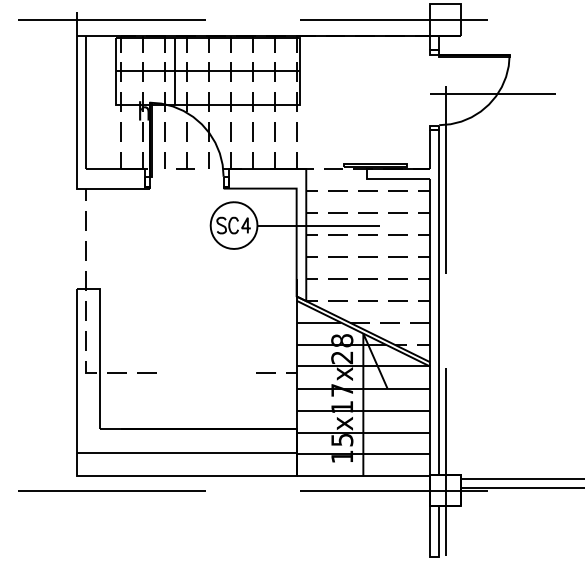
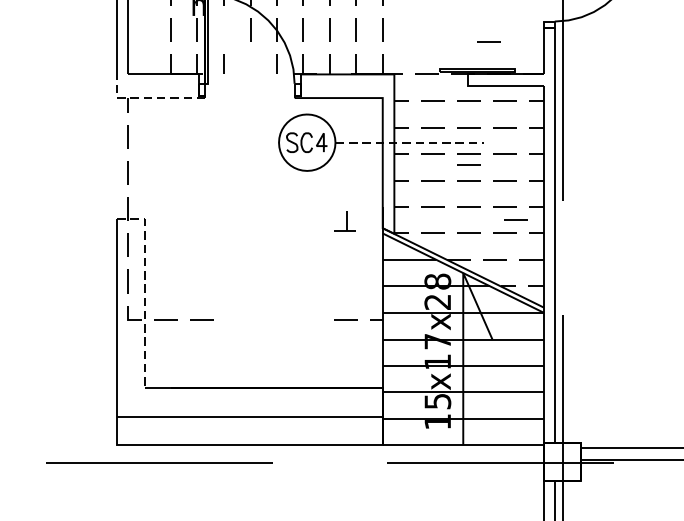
line: (164, 131) -> (223, 29), removed
line: (384, 141) -> (488, 41), added
part: (185, 160) -> (345, 221), moved
line: (102, 188) -> (148, 97), solid -> dashed
line: (319, 225) -> (410, 142), solid -> dashed
line: (367, 243) -> (468, 164), added
line: (406, 289) -> (515, 219), added
line: (99, 346) -> (144, 288), solid -> dashed

